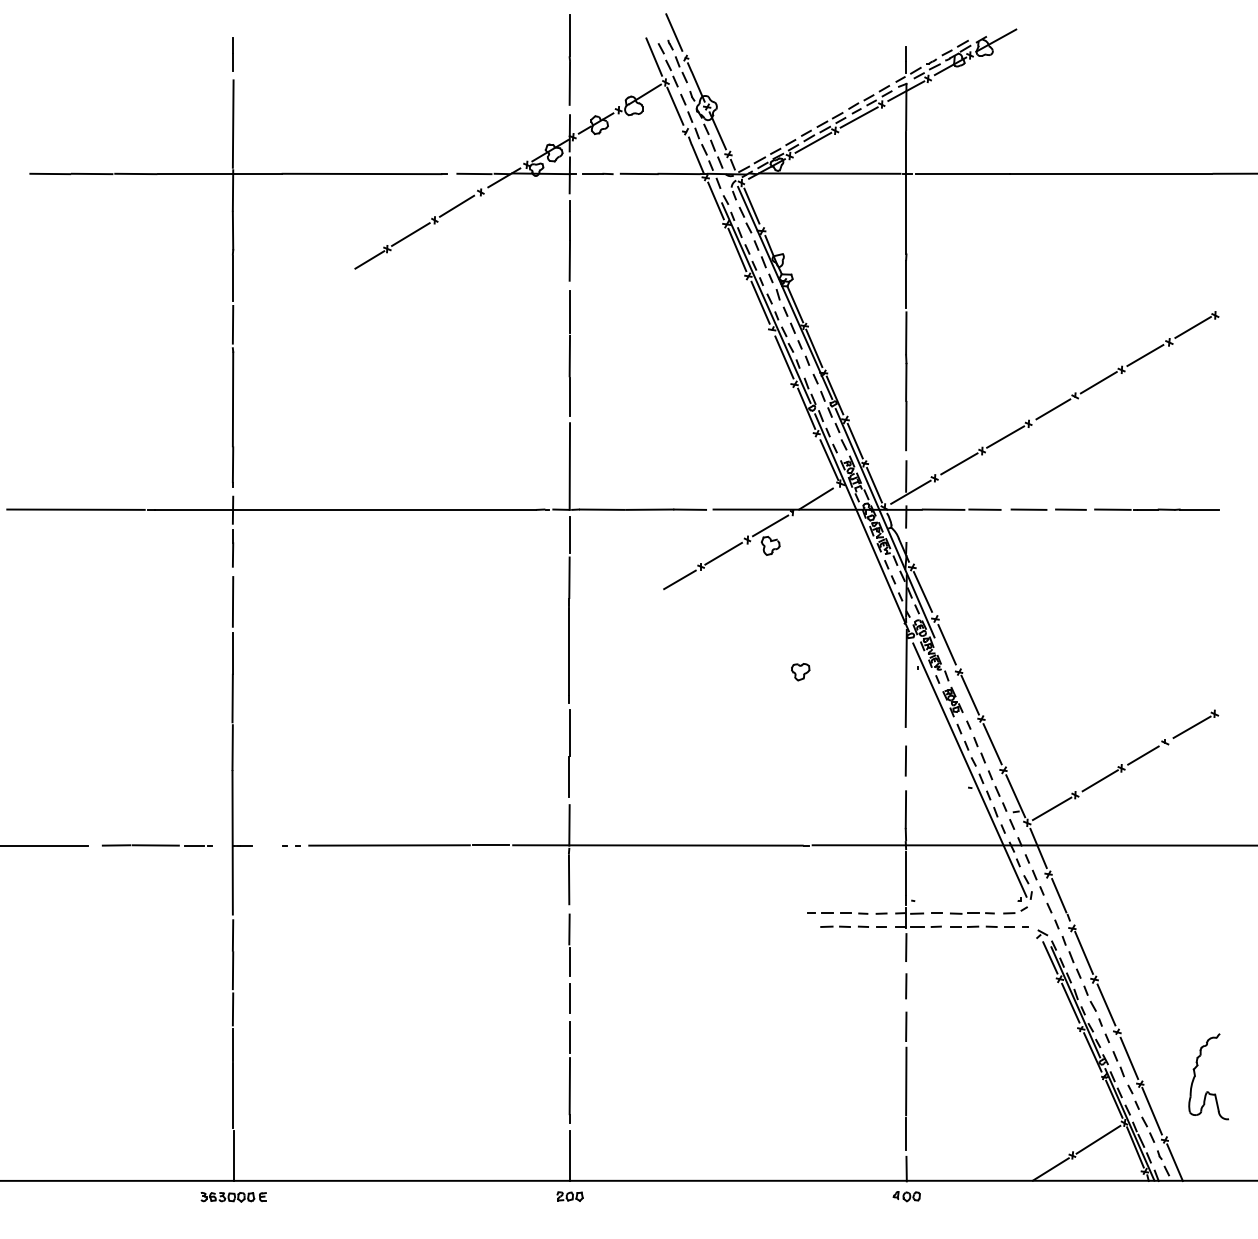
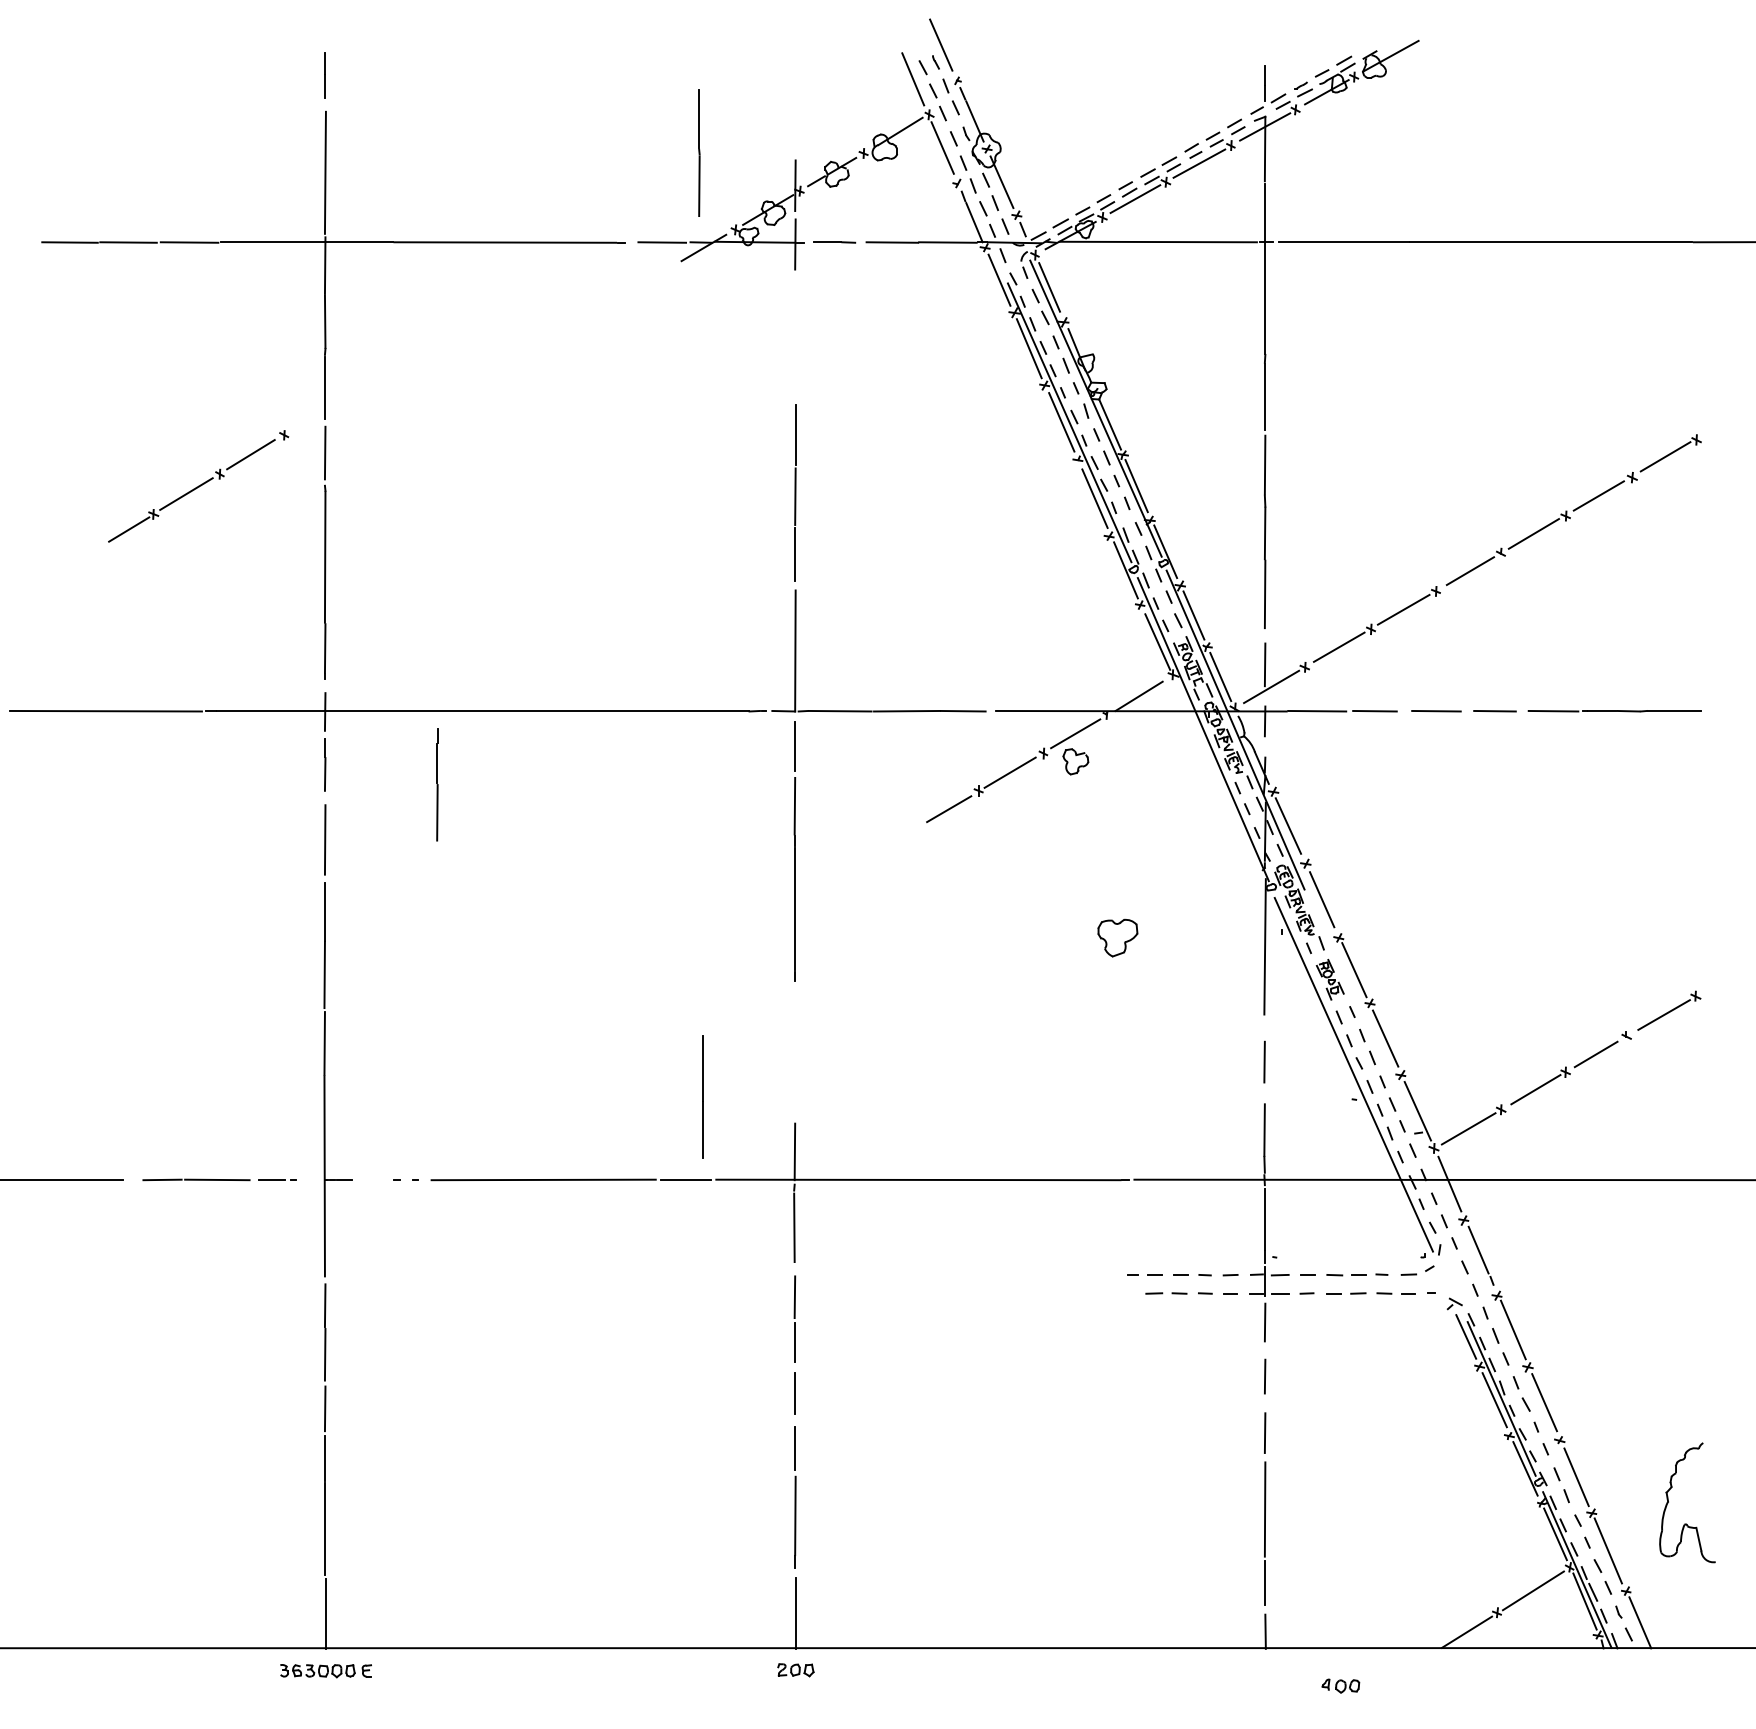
line: (569, 59) -> (699, 152), moved
part: (419, 229) -> (198, 486), moved
line: (569, 240) -> (437, 784), moved
part: (800, 671) -> (1117, 937), size x1.6
line: (569, 752) -> (702, 1096), moved
part: (906, 1196) -> (1340, 1685), moved

